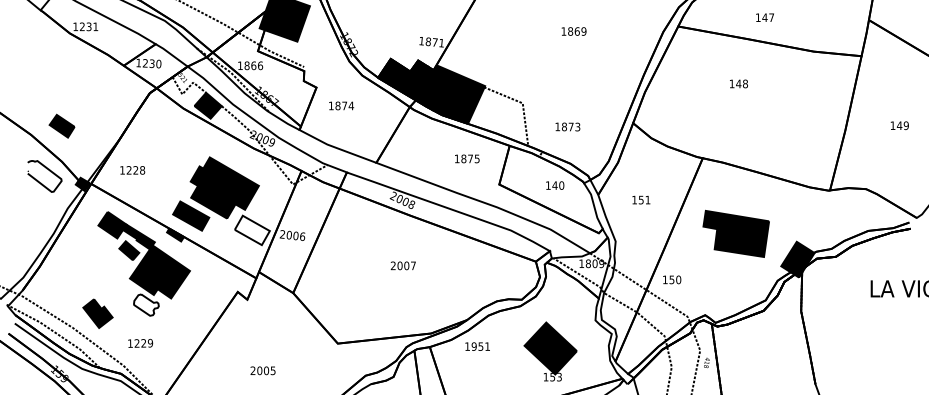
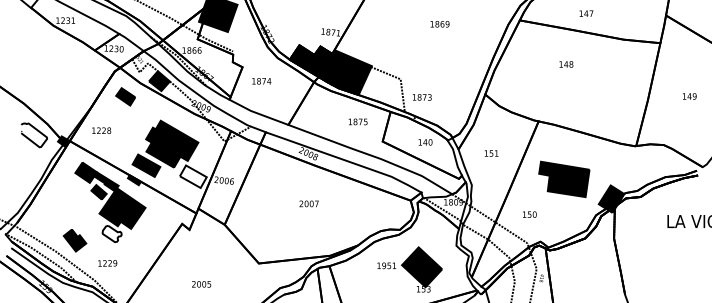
part: (61, 125) -> (125, 96), moved
text: (567, 126) -> (421, 97), moved
text: (672, 279) -> (530, 214), moved
text: (477, 346) -> (386, 265), moved

